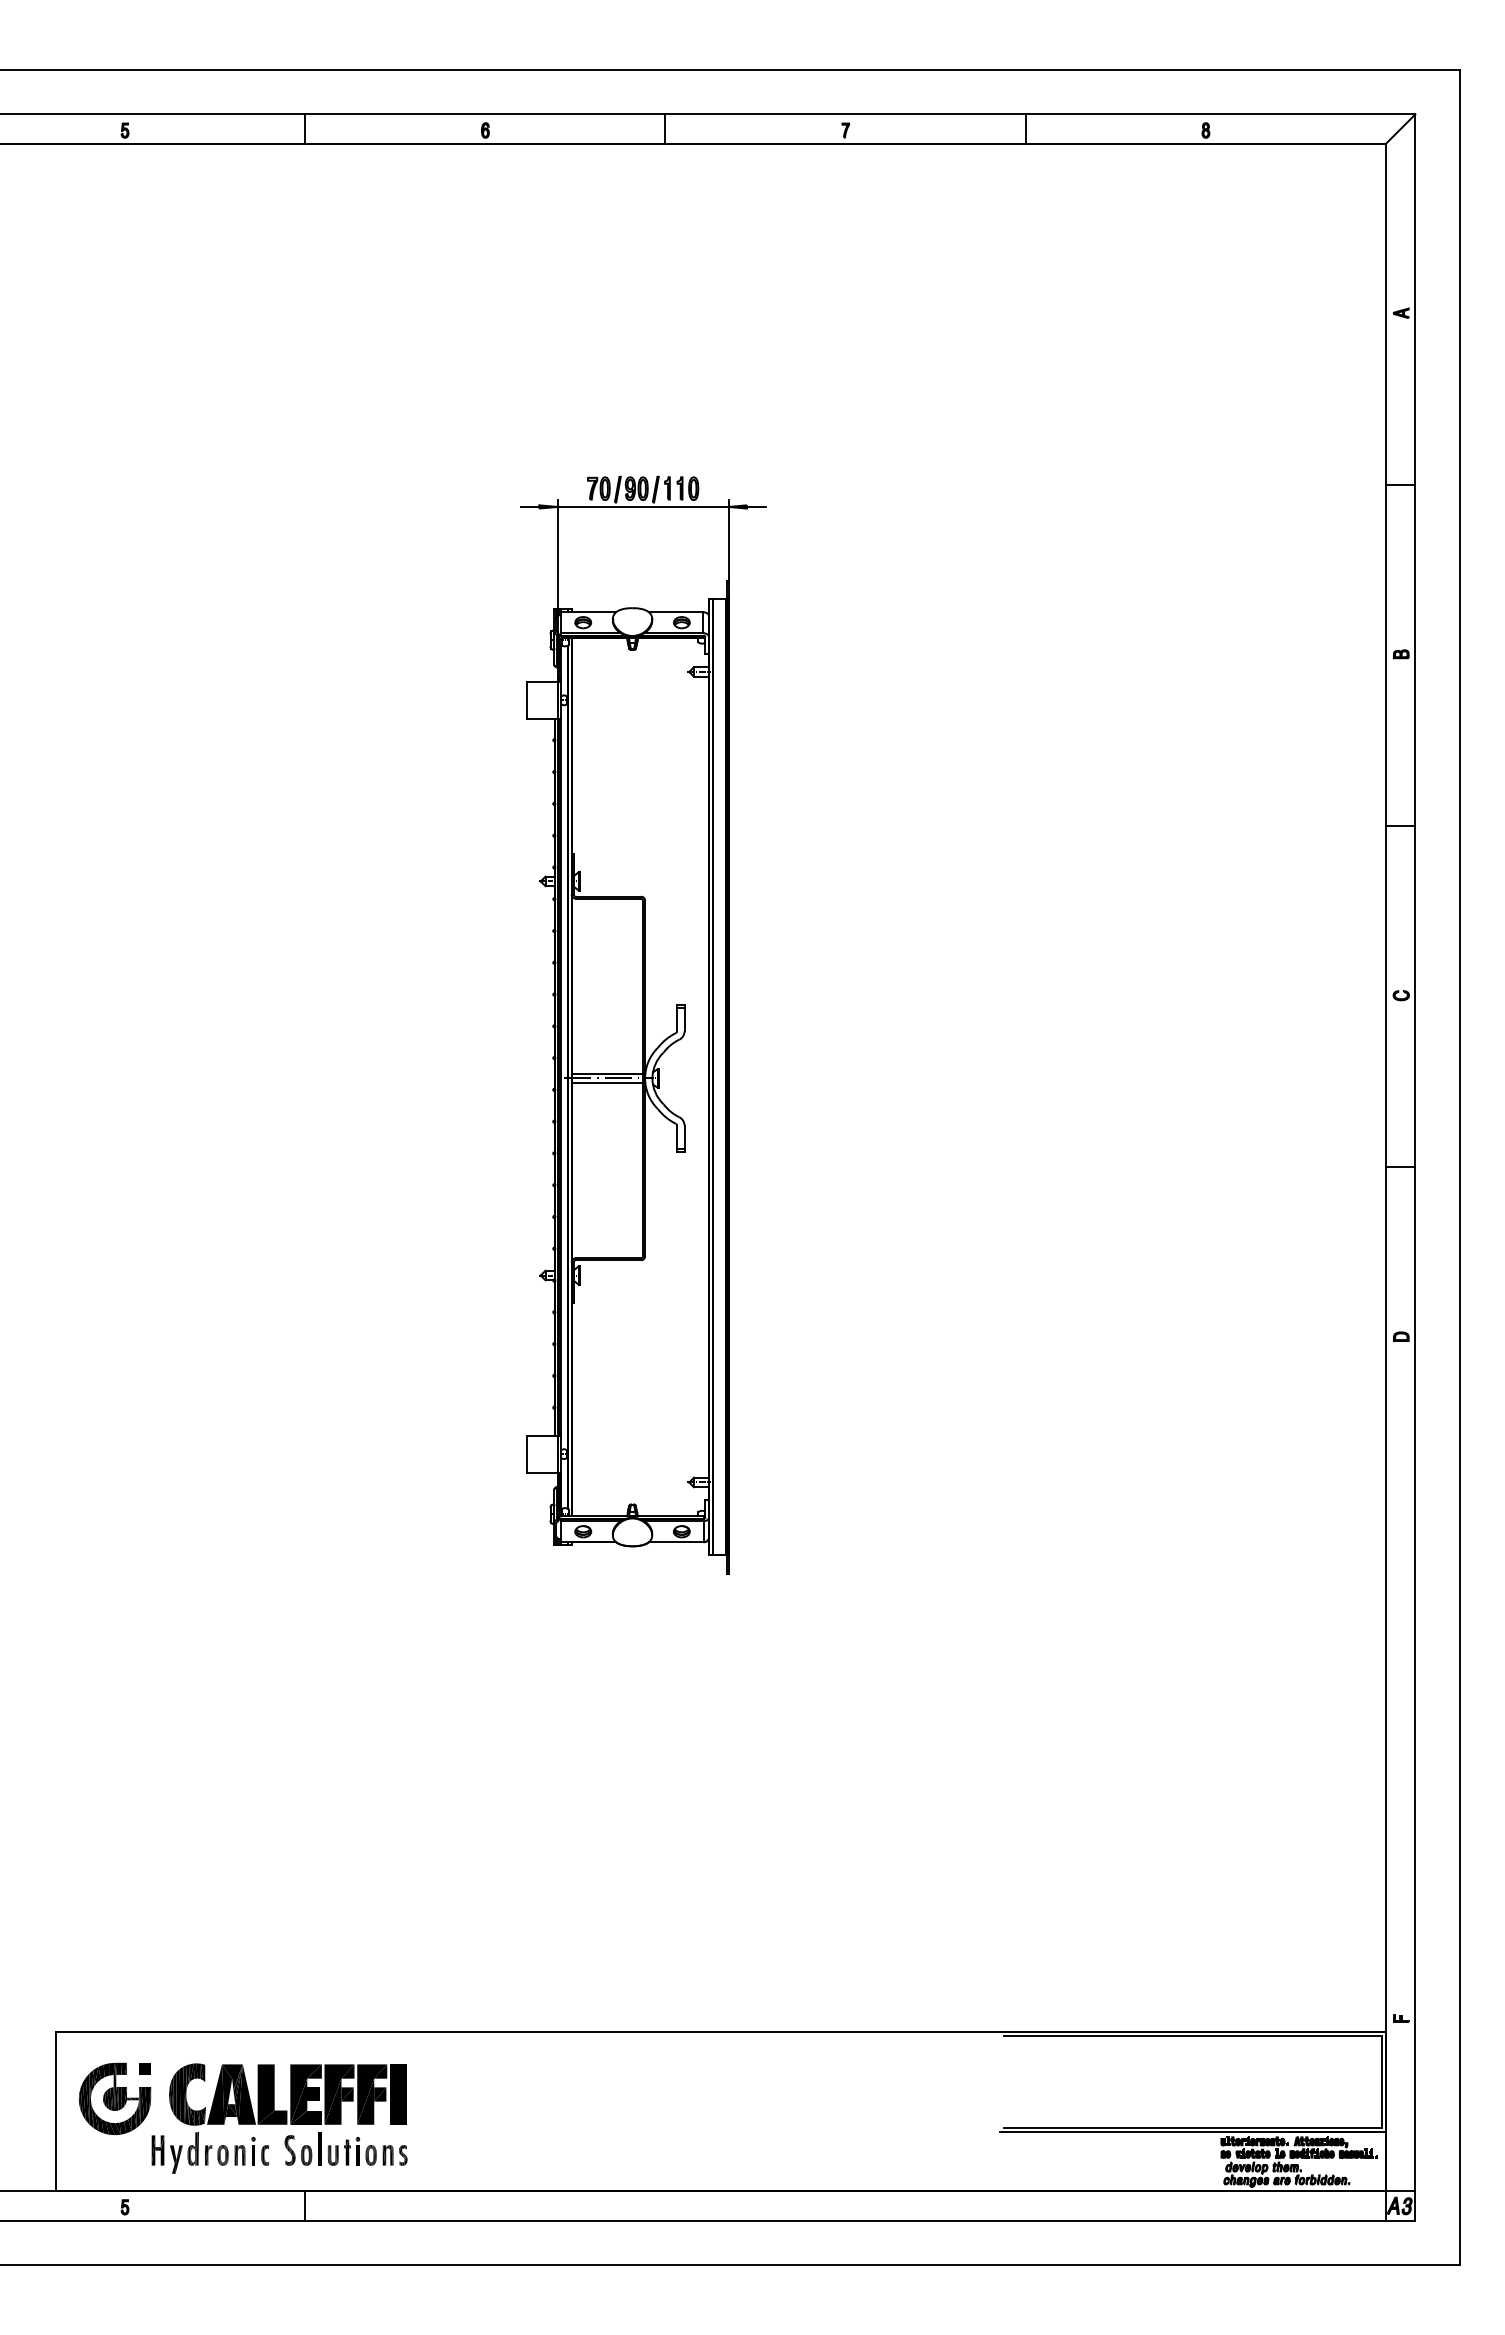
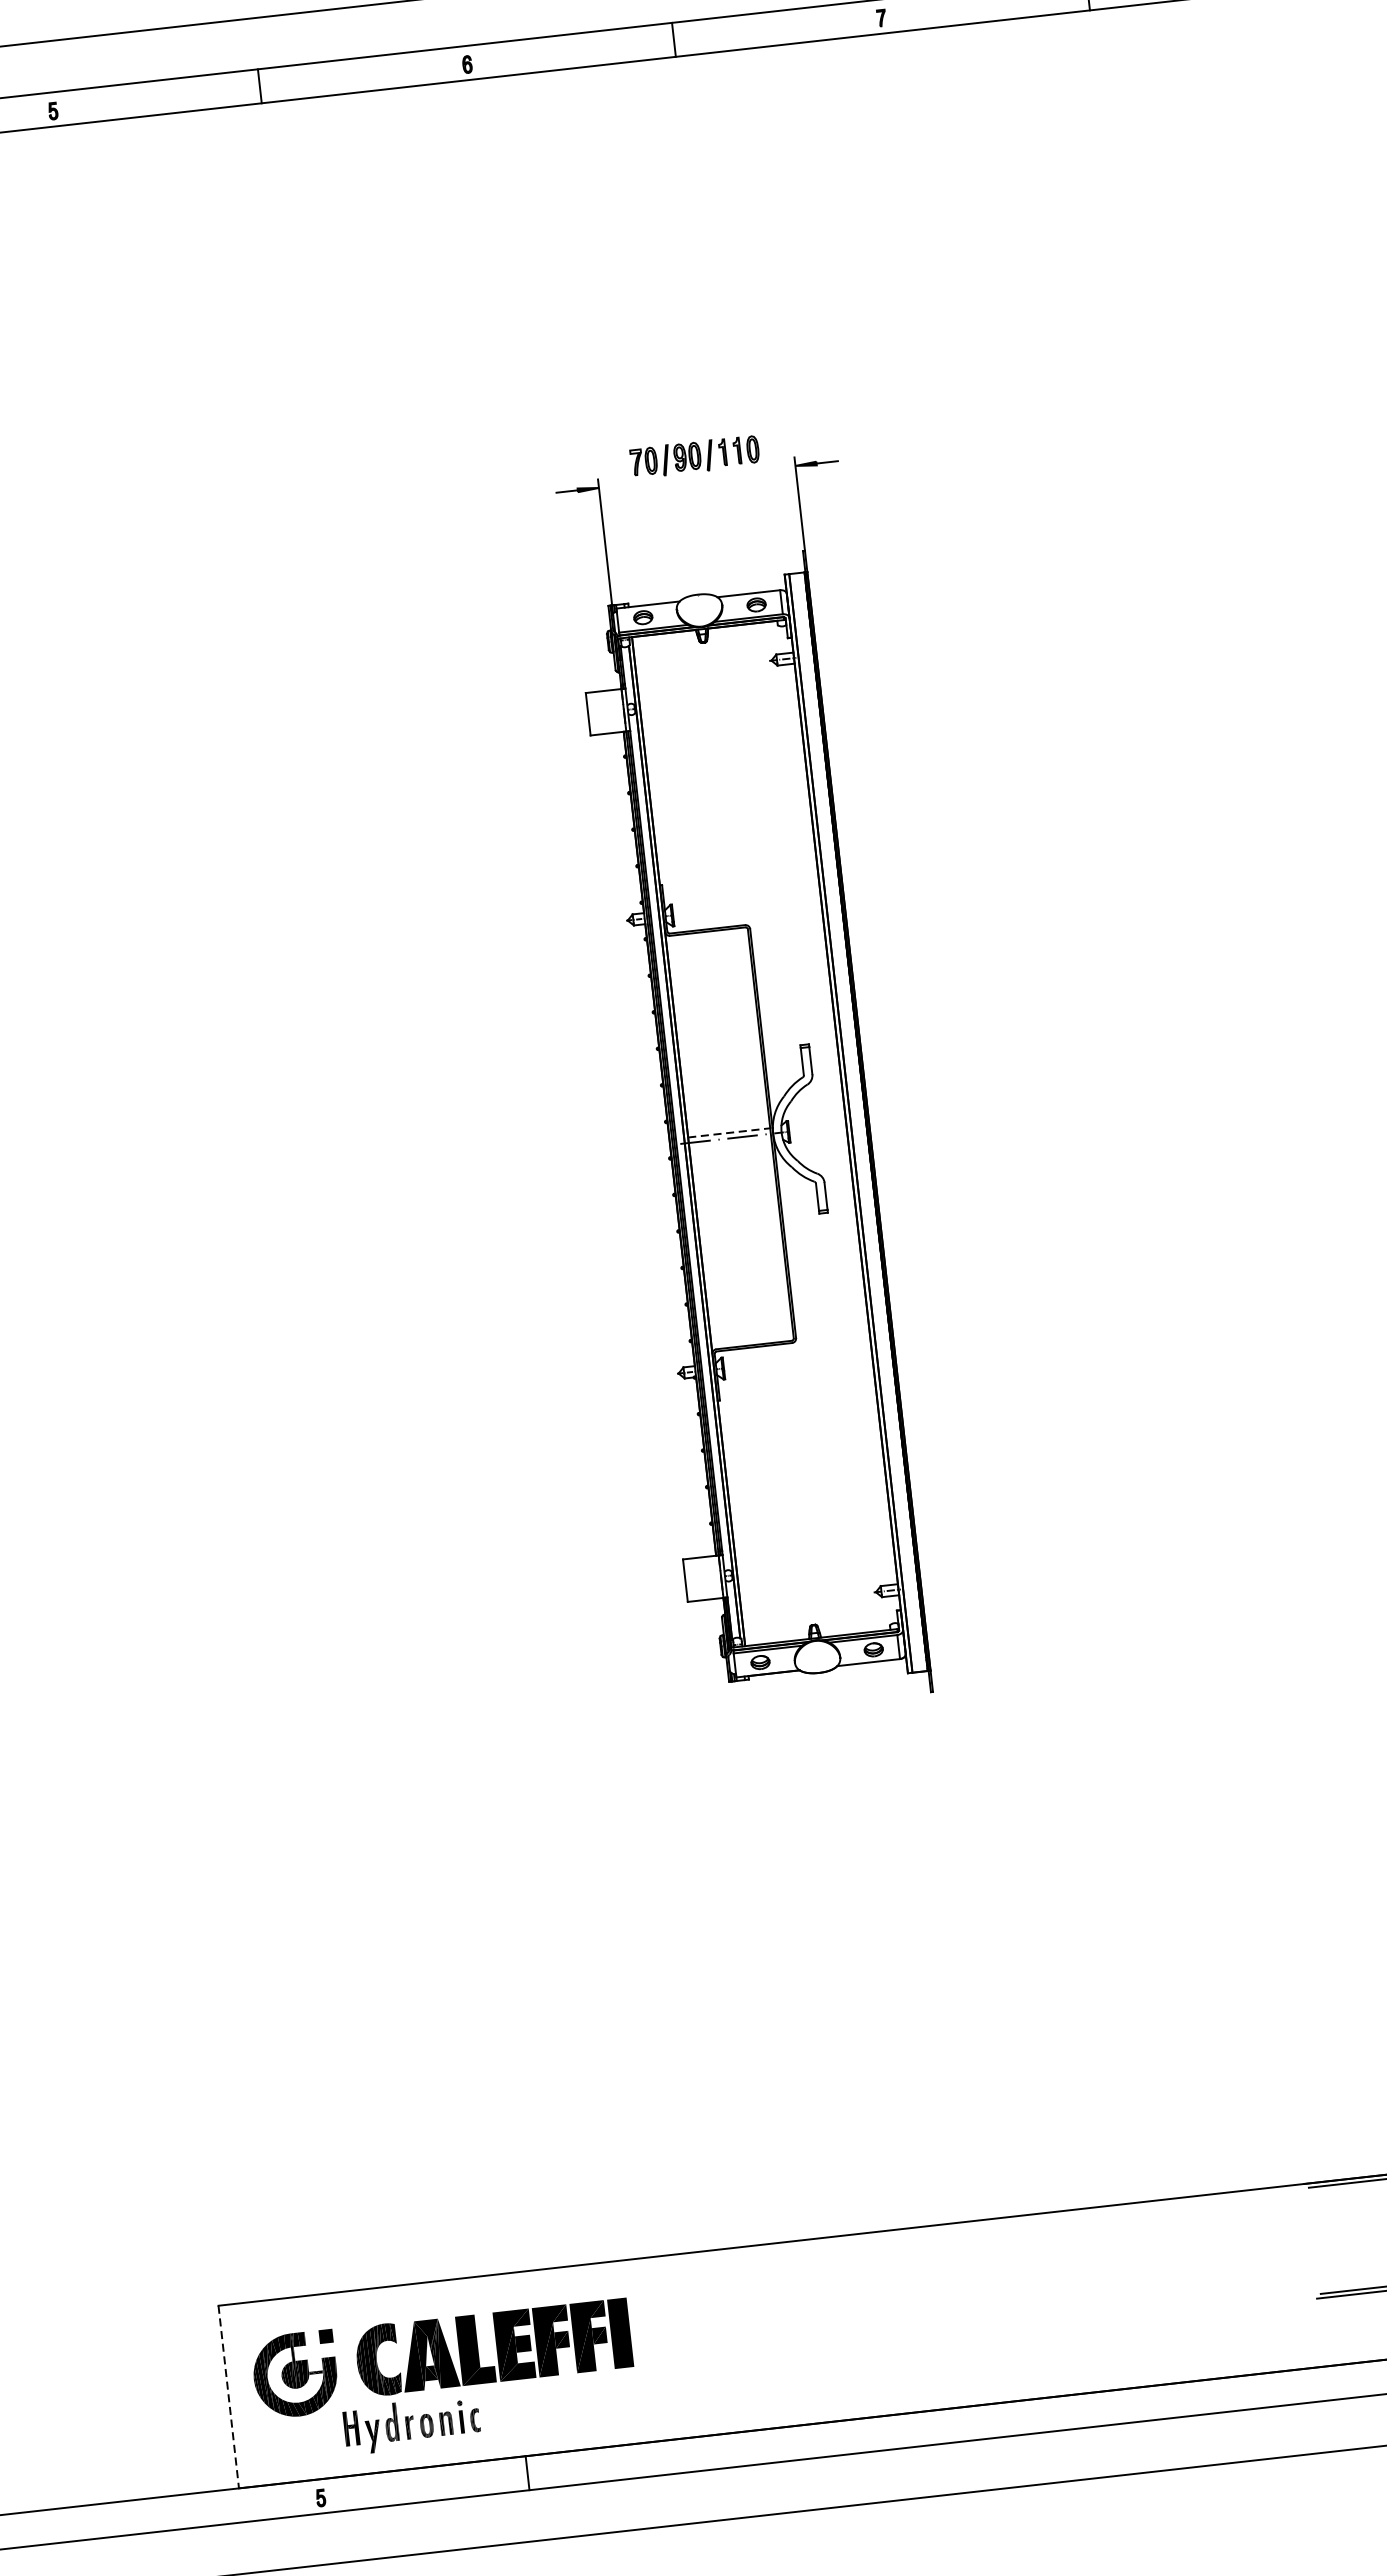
line: (642, 506) -> (696, 476), removed
line: (607, 1073) -> (729, 1132), solid -> dashed
line: (607, 1083) -> (730, 1144), removed
line: (55, 2112) -> (228, 2398), solid -> dashed
part: (345, 2148) -> (566, 2402), removed

